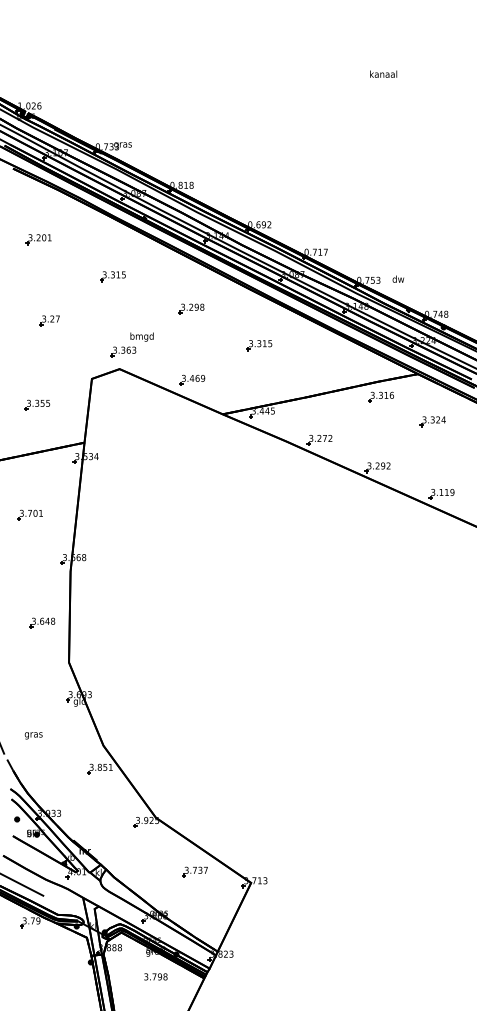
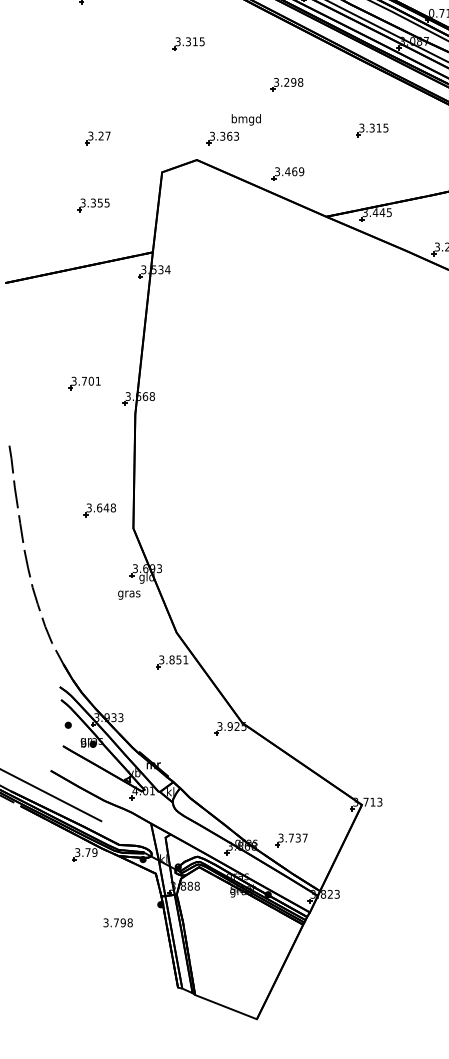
part: (49, 320) -> (97, 137), moved
part: (131, 344) -> (233, 129), moved
part: (29, 514) -> (83, 382), moved
part: (42, 622) -> (100, 509), moved
text: (33, 735) -> (128, 594), moved
part: (194, 871) -> (290, 839), moved
text: (155, 976) -> (117, 922), moved

